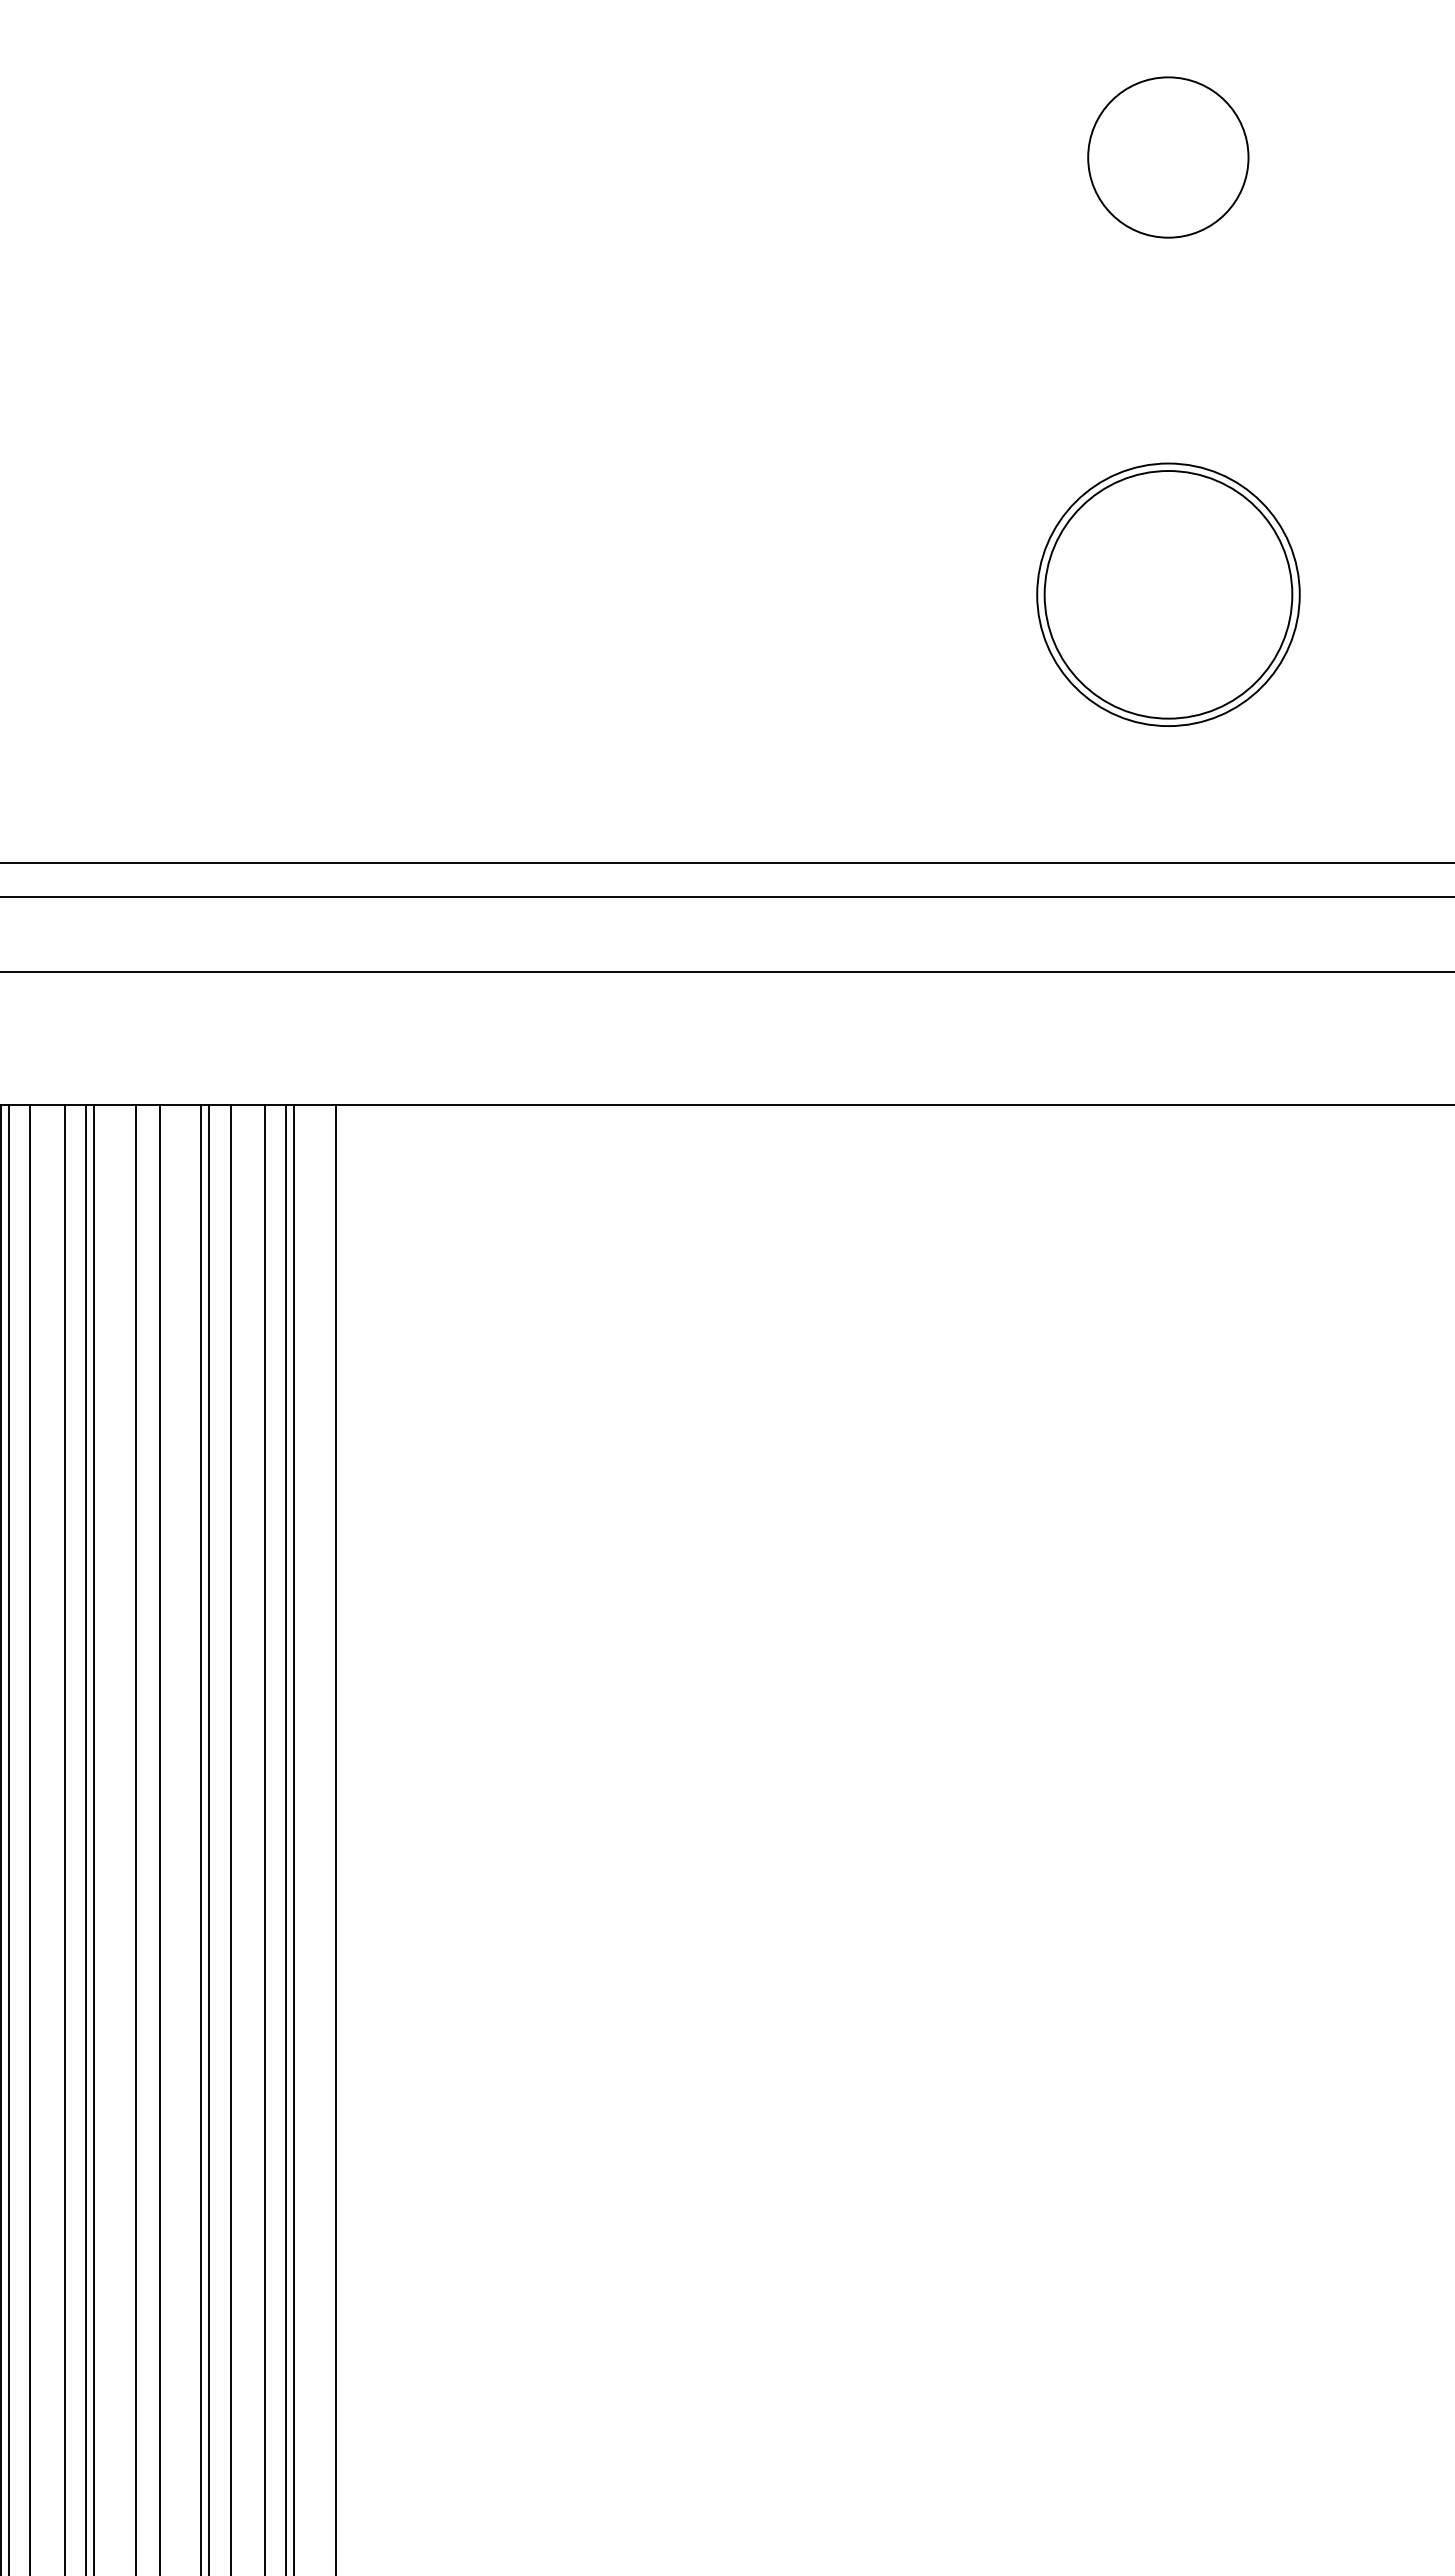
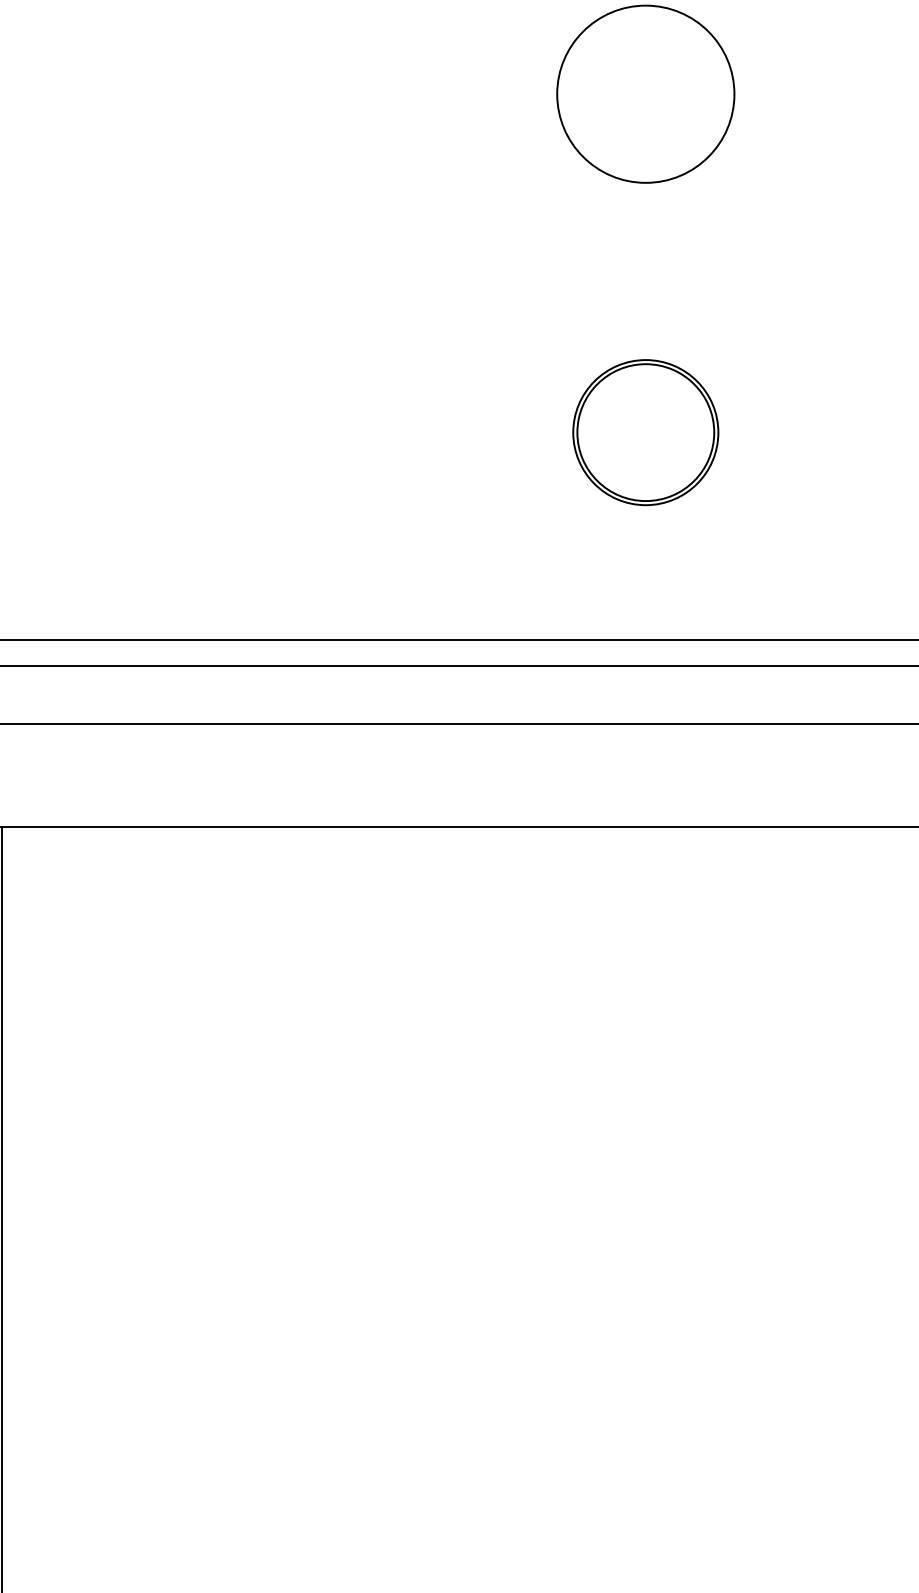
circle: (1167, 157) -> (645, 94), size x1.43
part: (1167, 594) -> (645, 432), size x0.71

